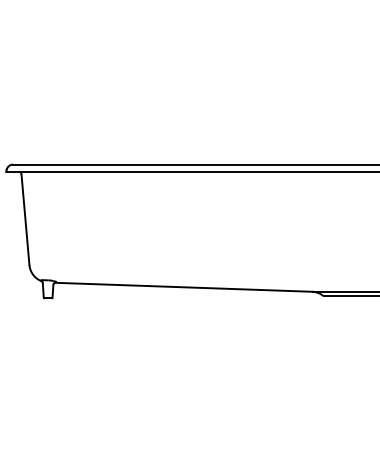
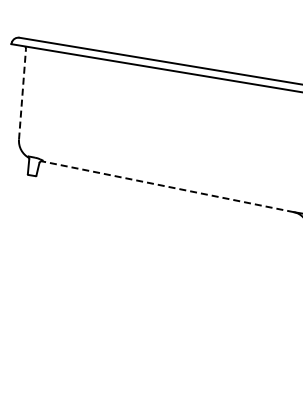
line: (25, 219) -> (22, 93), solid -> dashed
line: (183, 287) -> (167, 186), solid -> dashed

